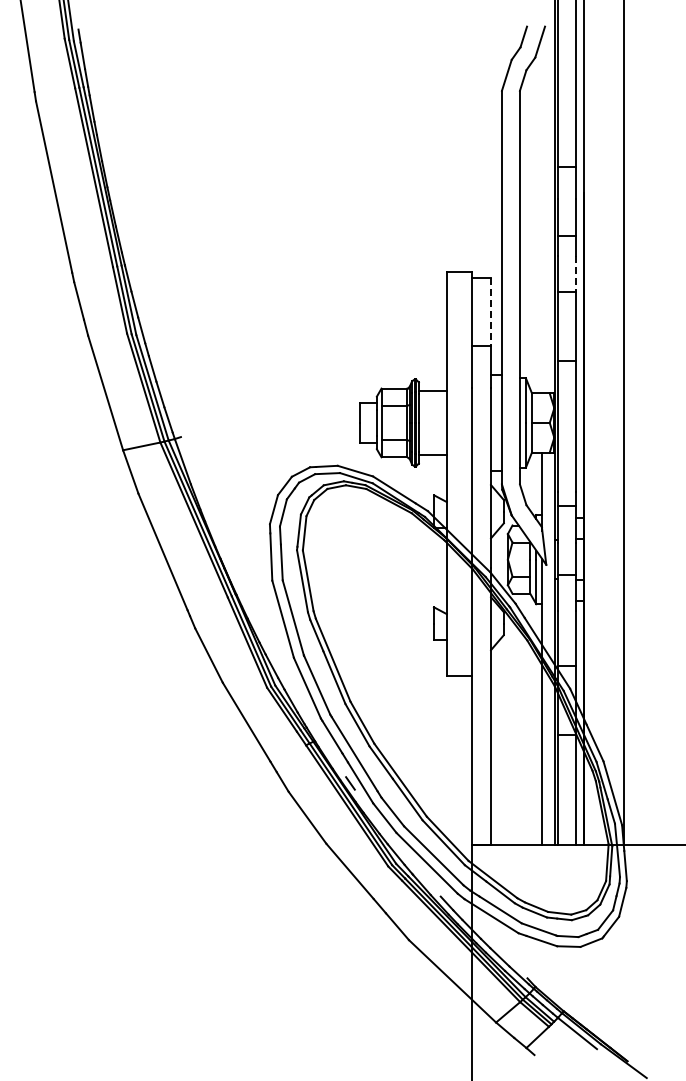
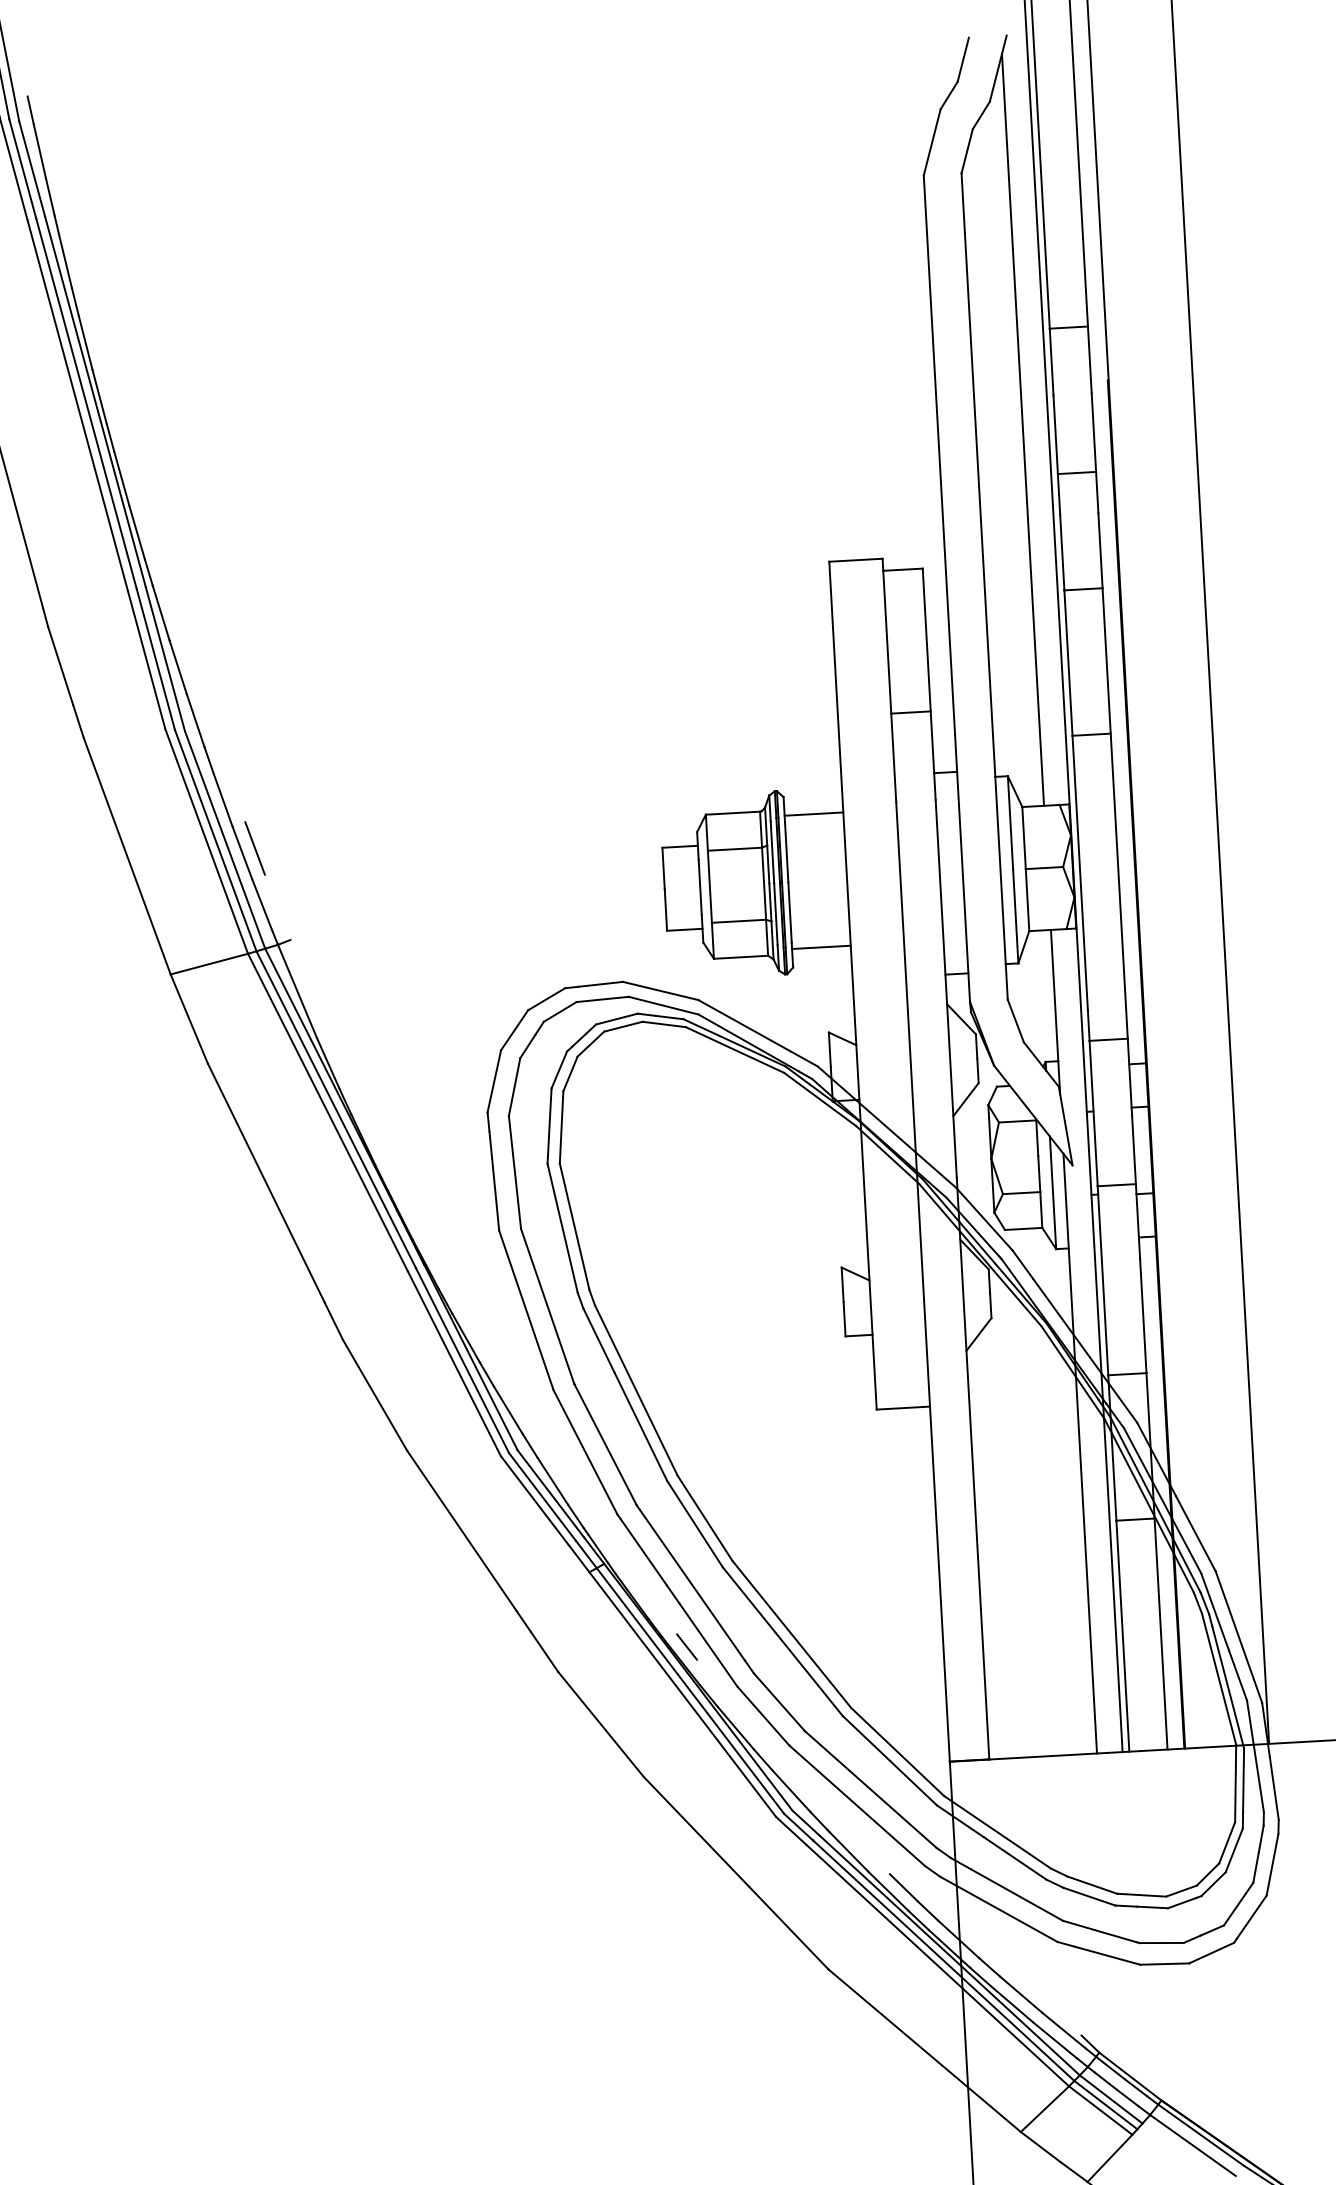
line: (542, 214) -> (1023, 430), added
line: (575, 273) -> (1099, 550), dashed -> solid
line: (491, 312) -> (927, 641), dashed -> solid
line: (166, 392) -> (254, 848), added

